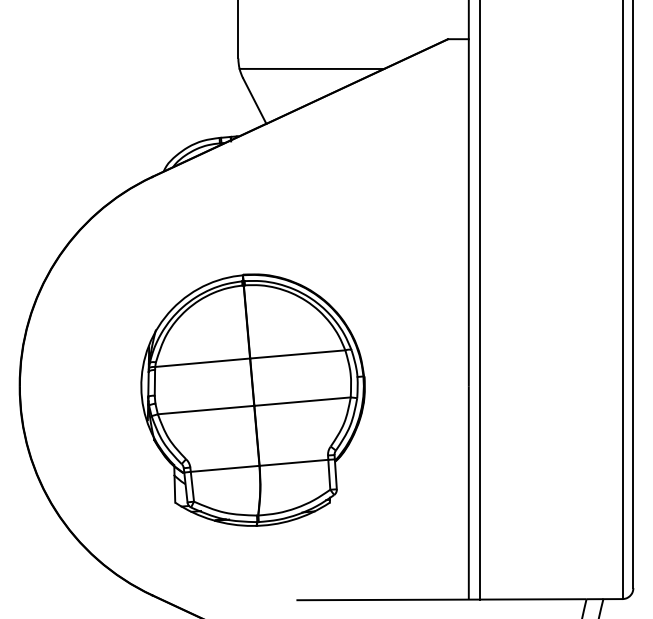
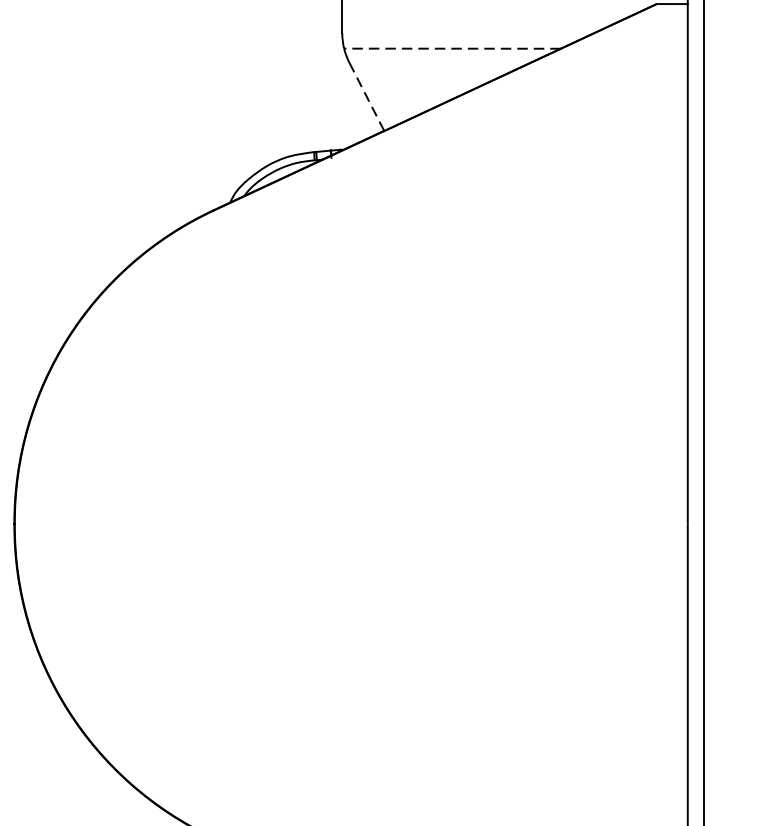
line: (311, 68) -> (451, 48), solid -> dashed
line: (254, 101) -> (366, 97), solid -> dashed
part: (252, 399) -> (363, 544), removed

